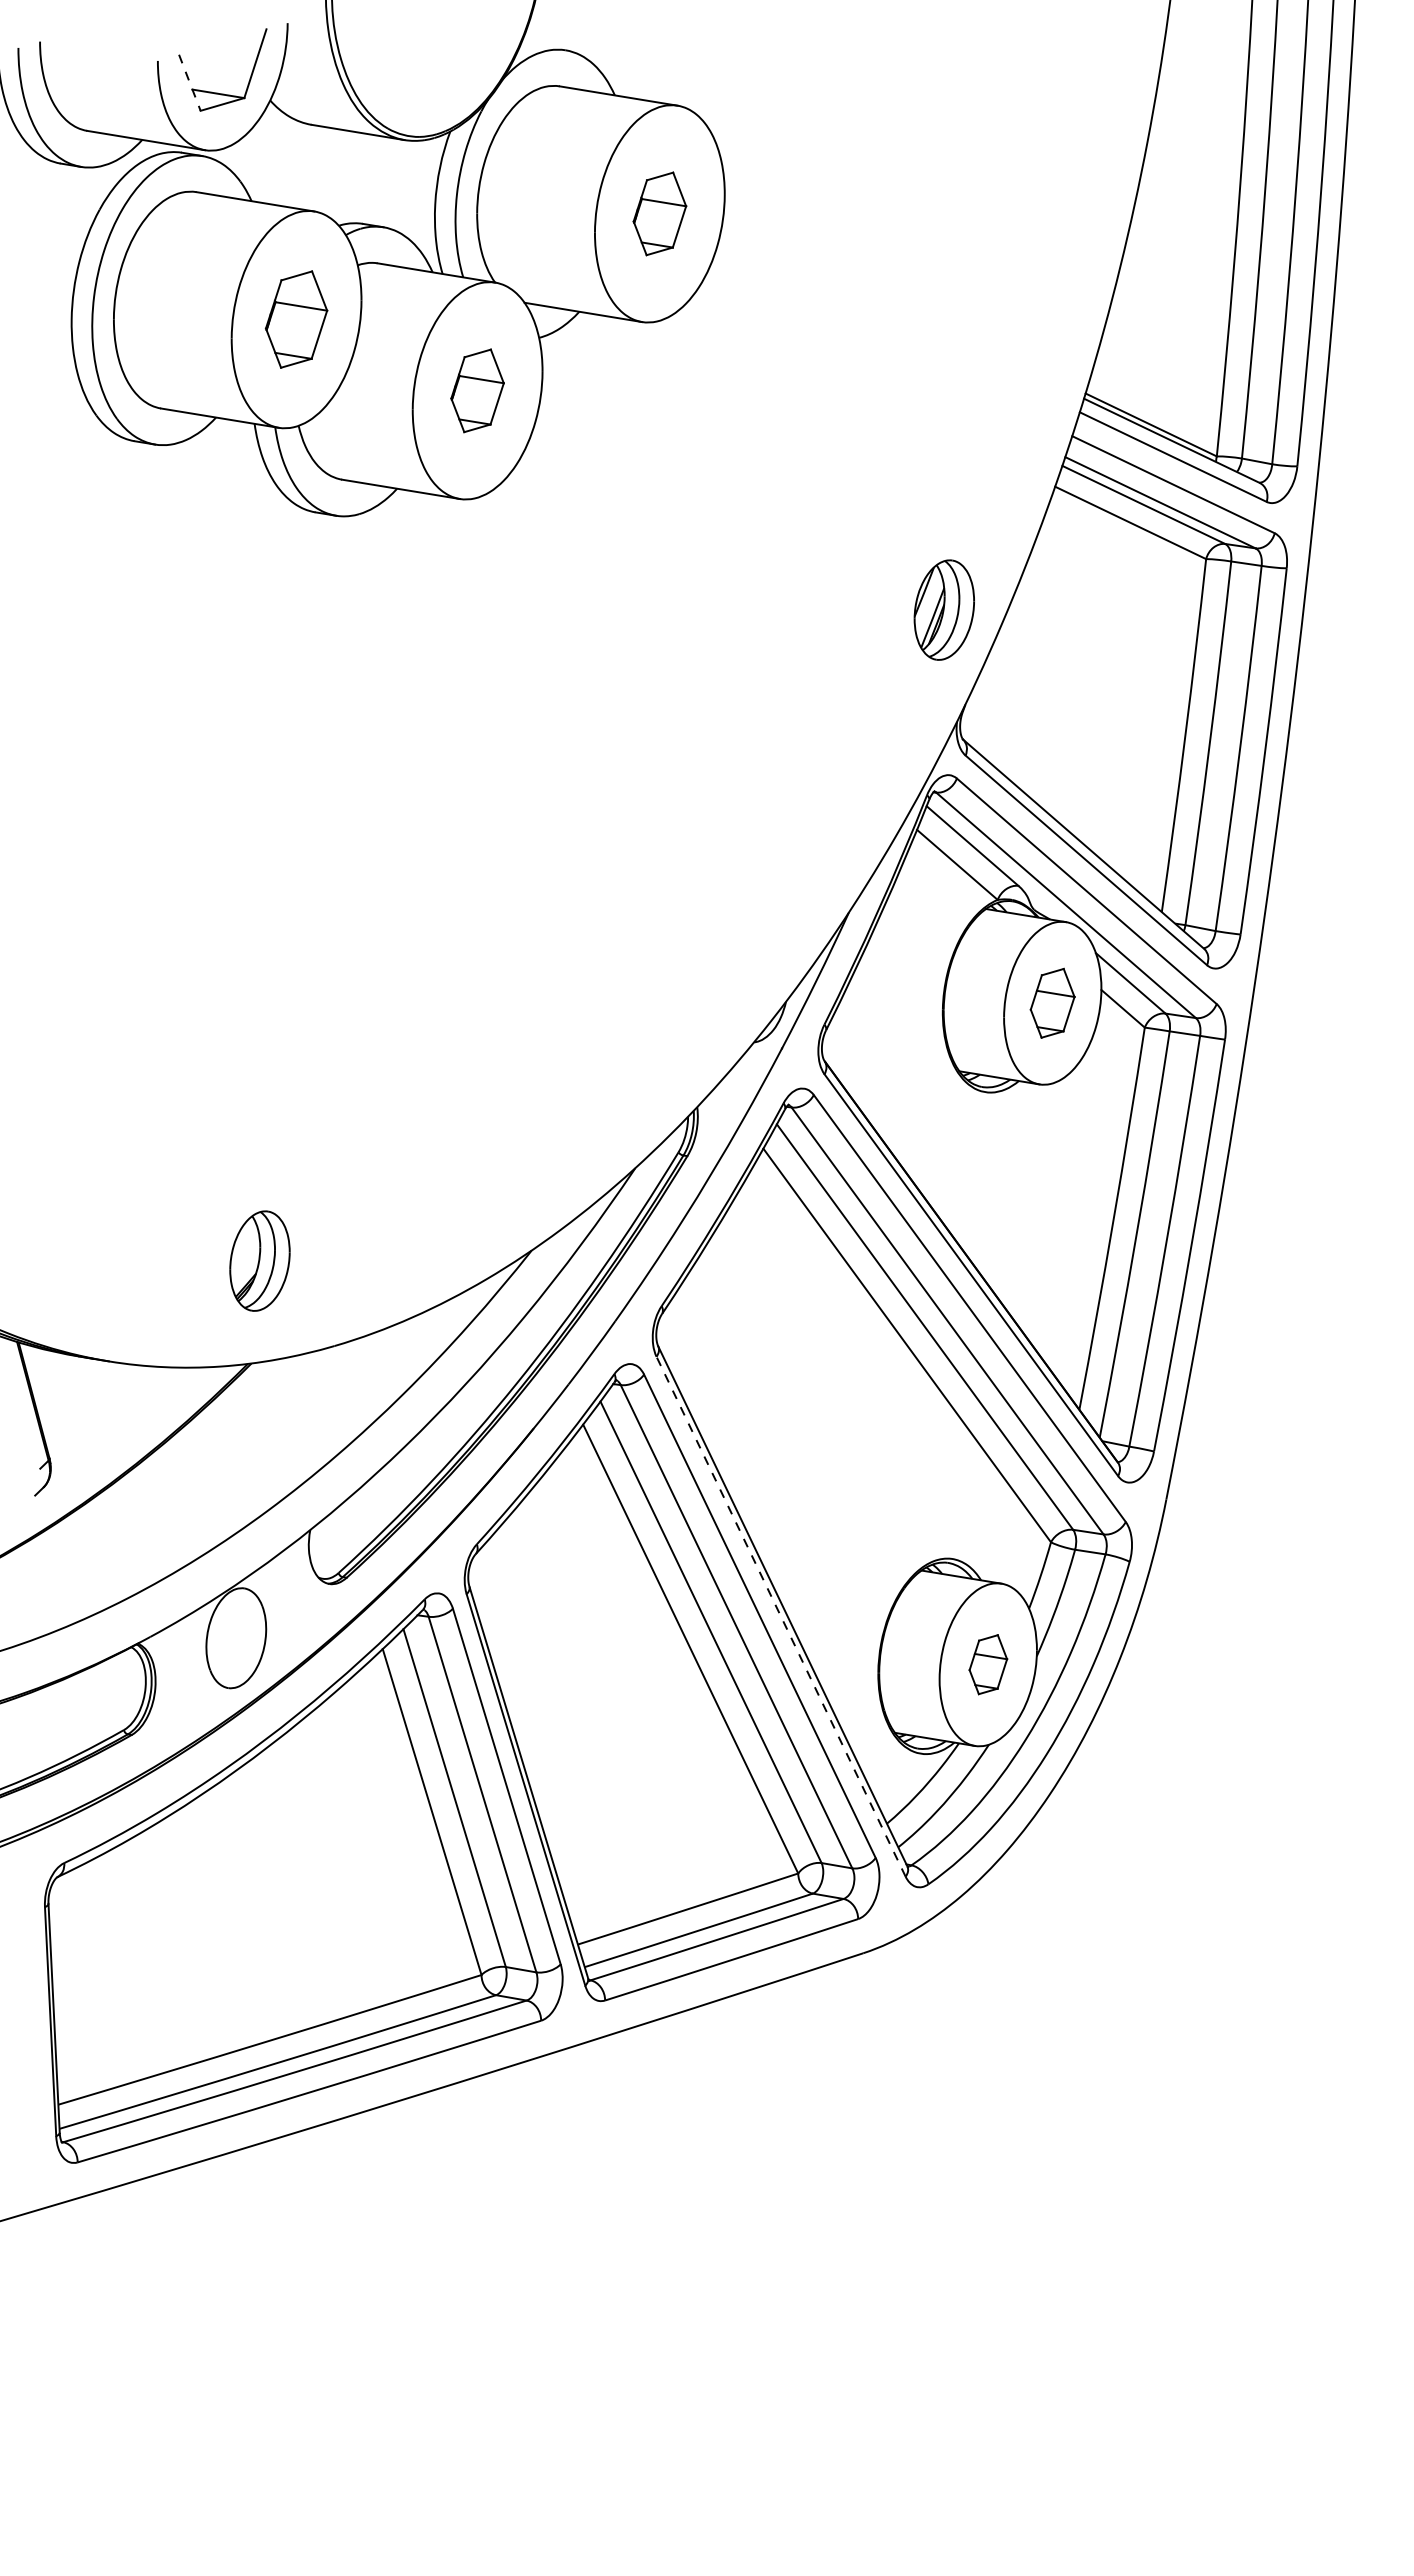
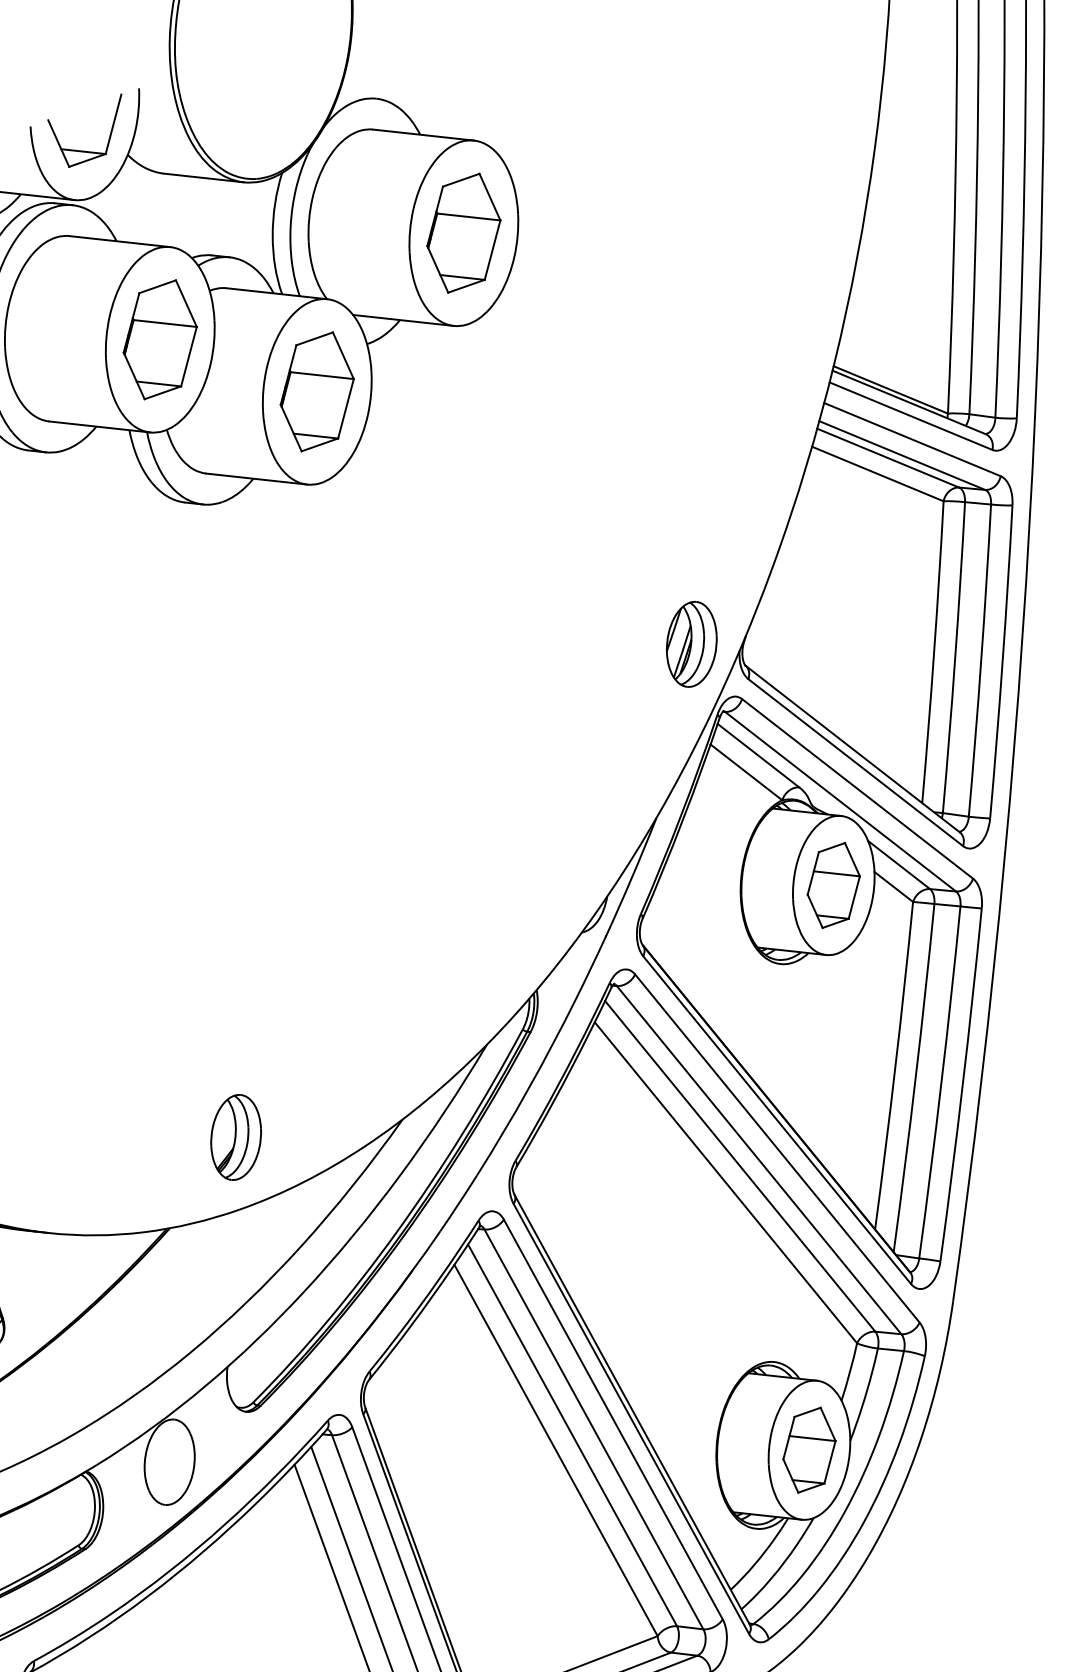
line: (190, 83) -> (59, 144), dashed -> solid
part: (659, 213) -> (463, 232), size x1.67
part: (296, 319) -> (160, 339), size x1.43
part: (477, 390) -> (317, 391), size x1.67
part: (943, 609) -> (691, 643), moved
part: (1052, 1003) -> (833, 885), size x1.43
part: (259, 1260) -> (235, 1136), moved
line: (780, 1616) -> (630, 1418), dashed -> solid
part: (988, 1664) -> (809, 1449), size x1.67

